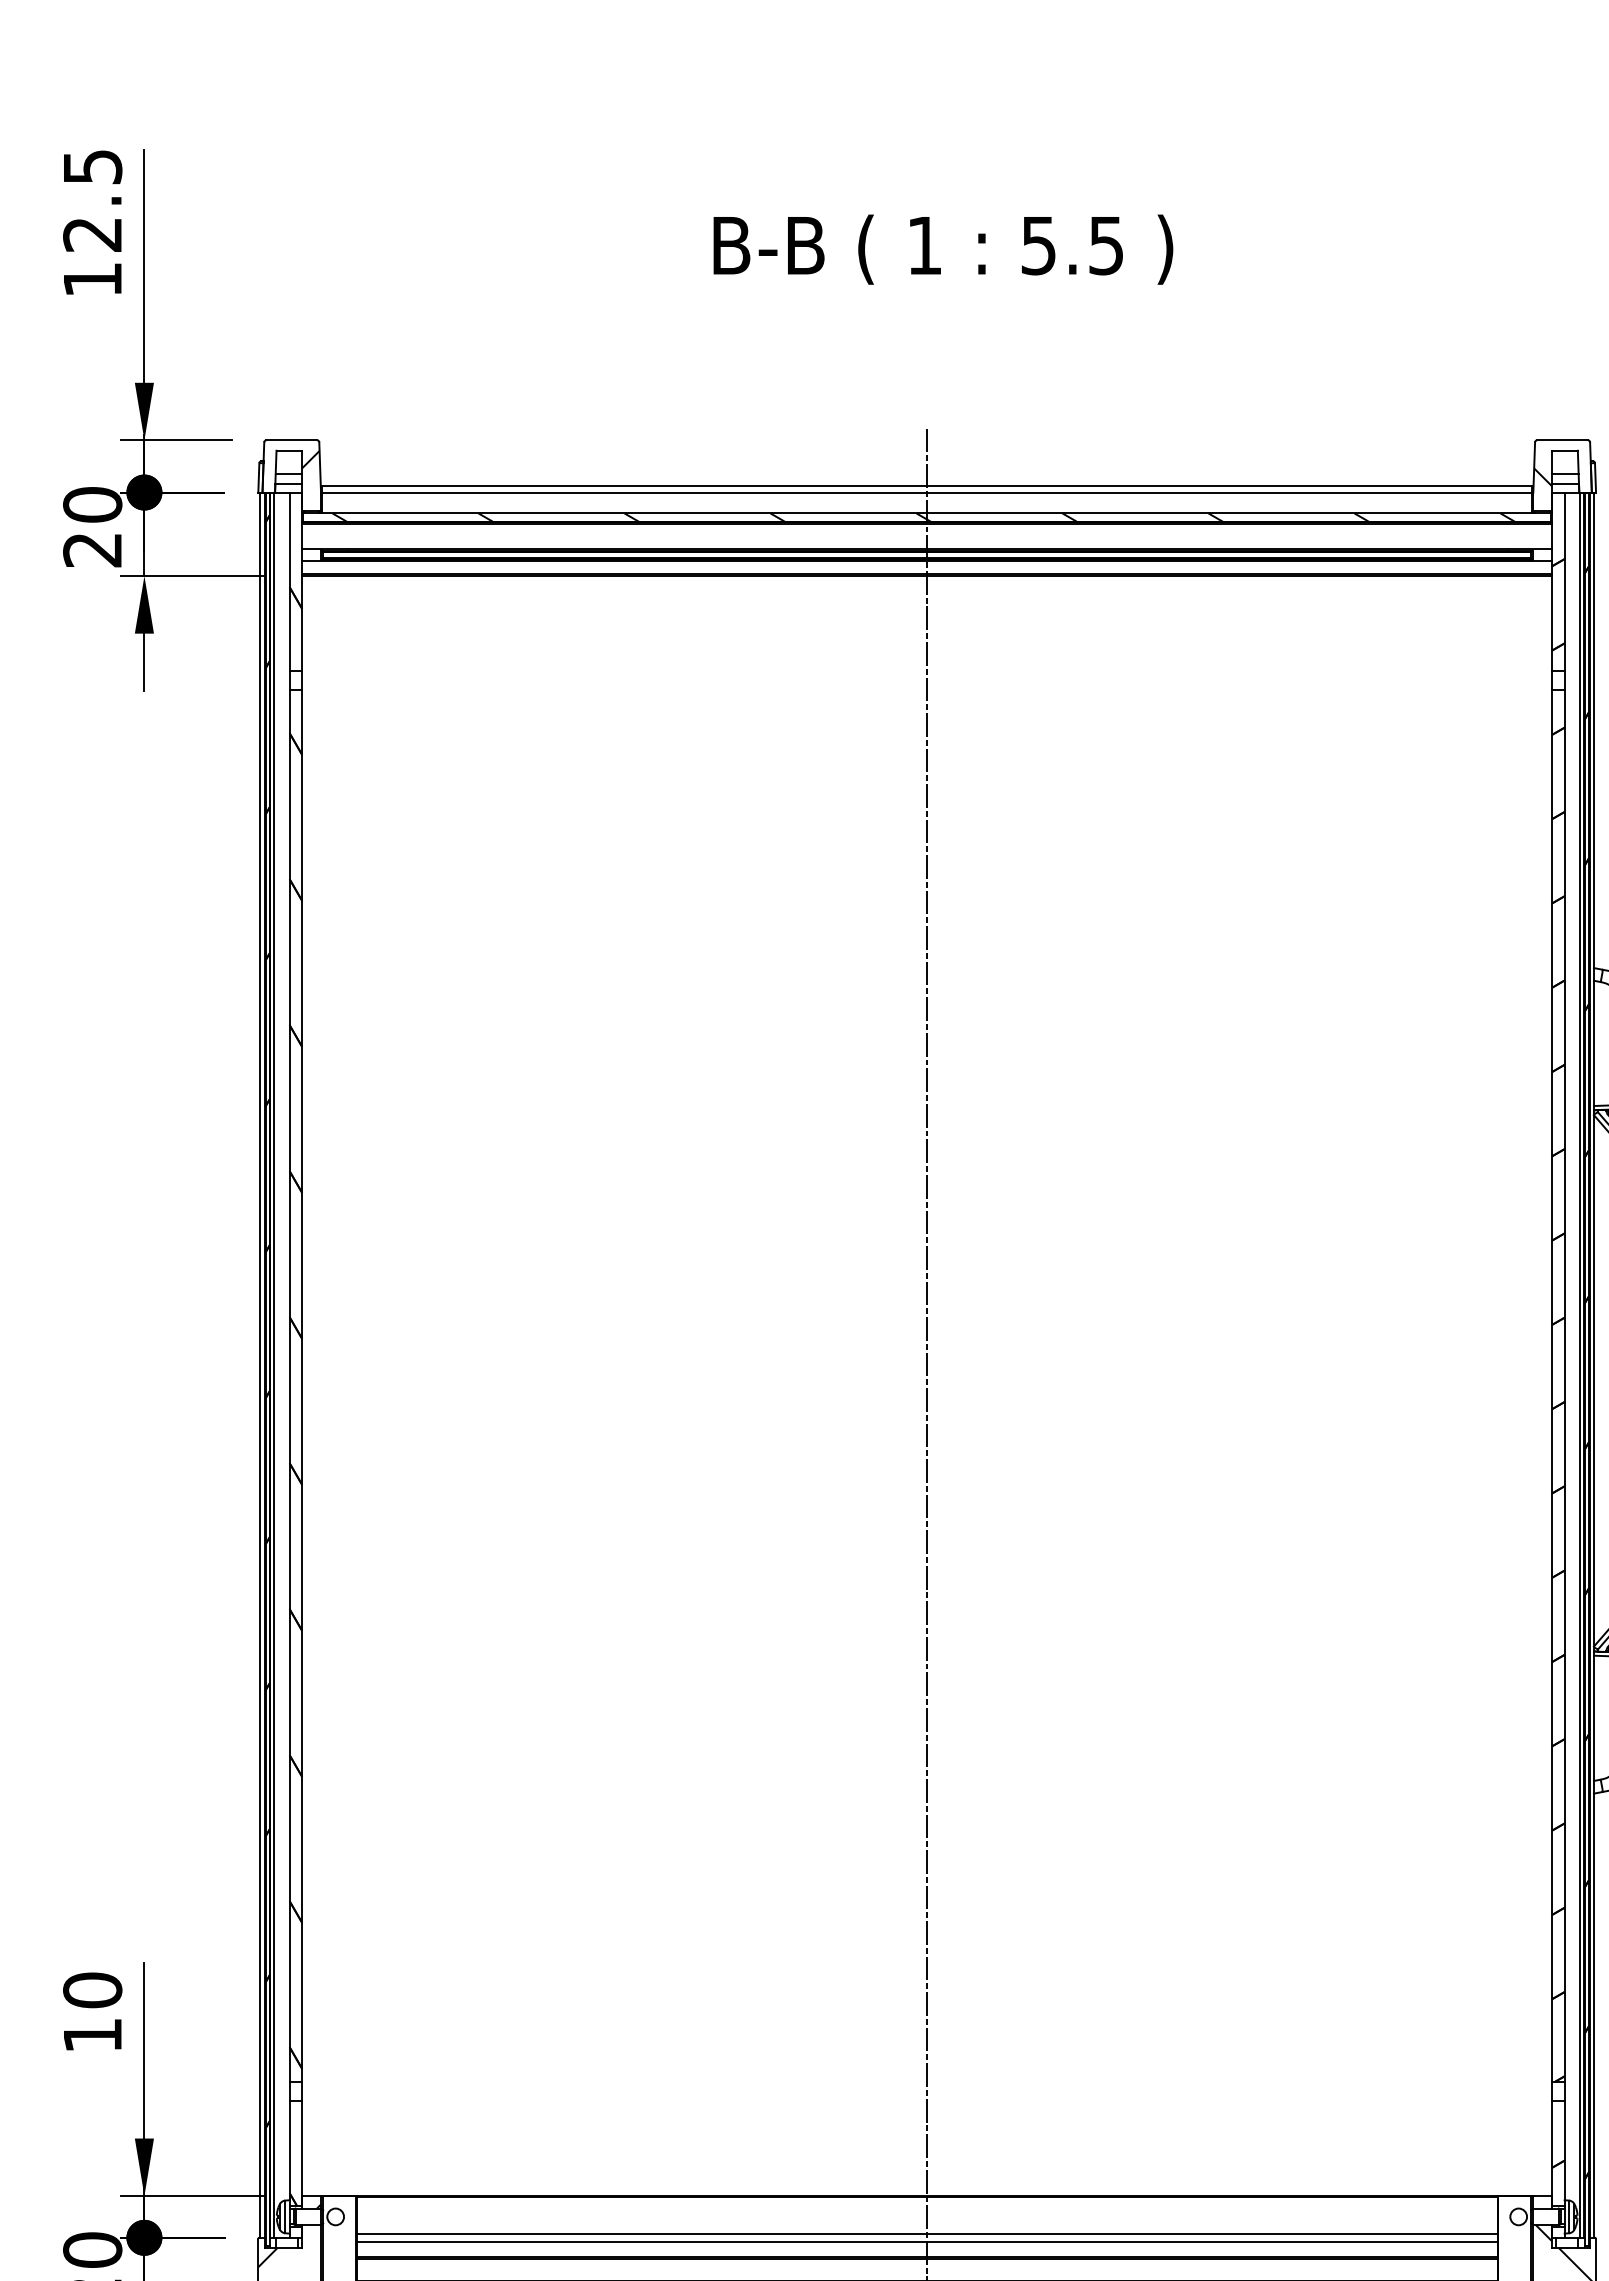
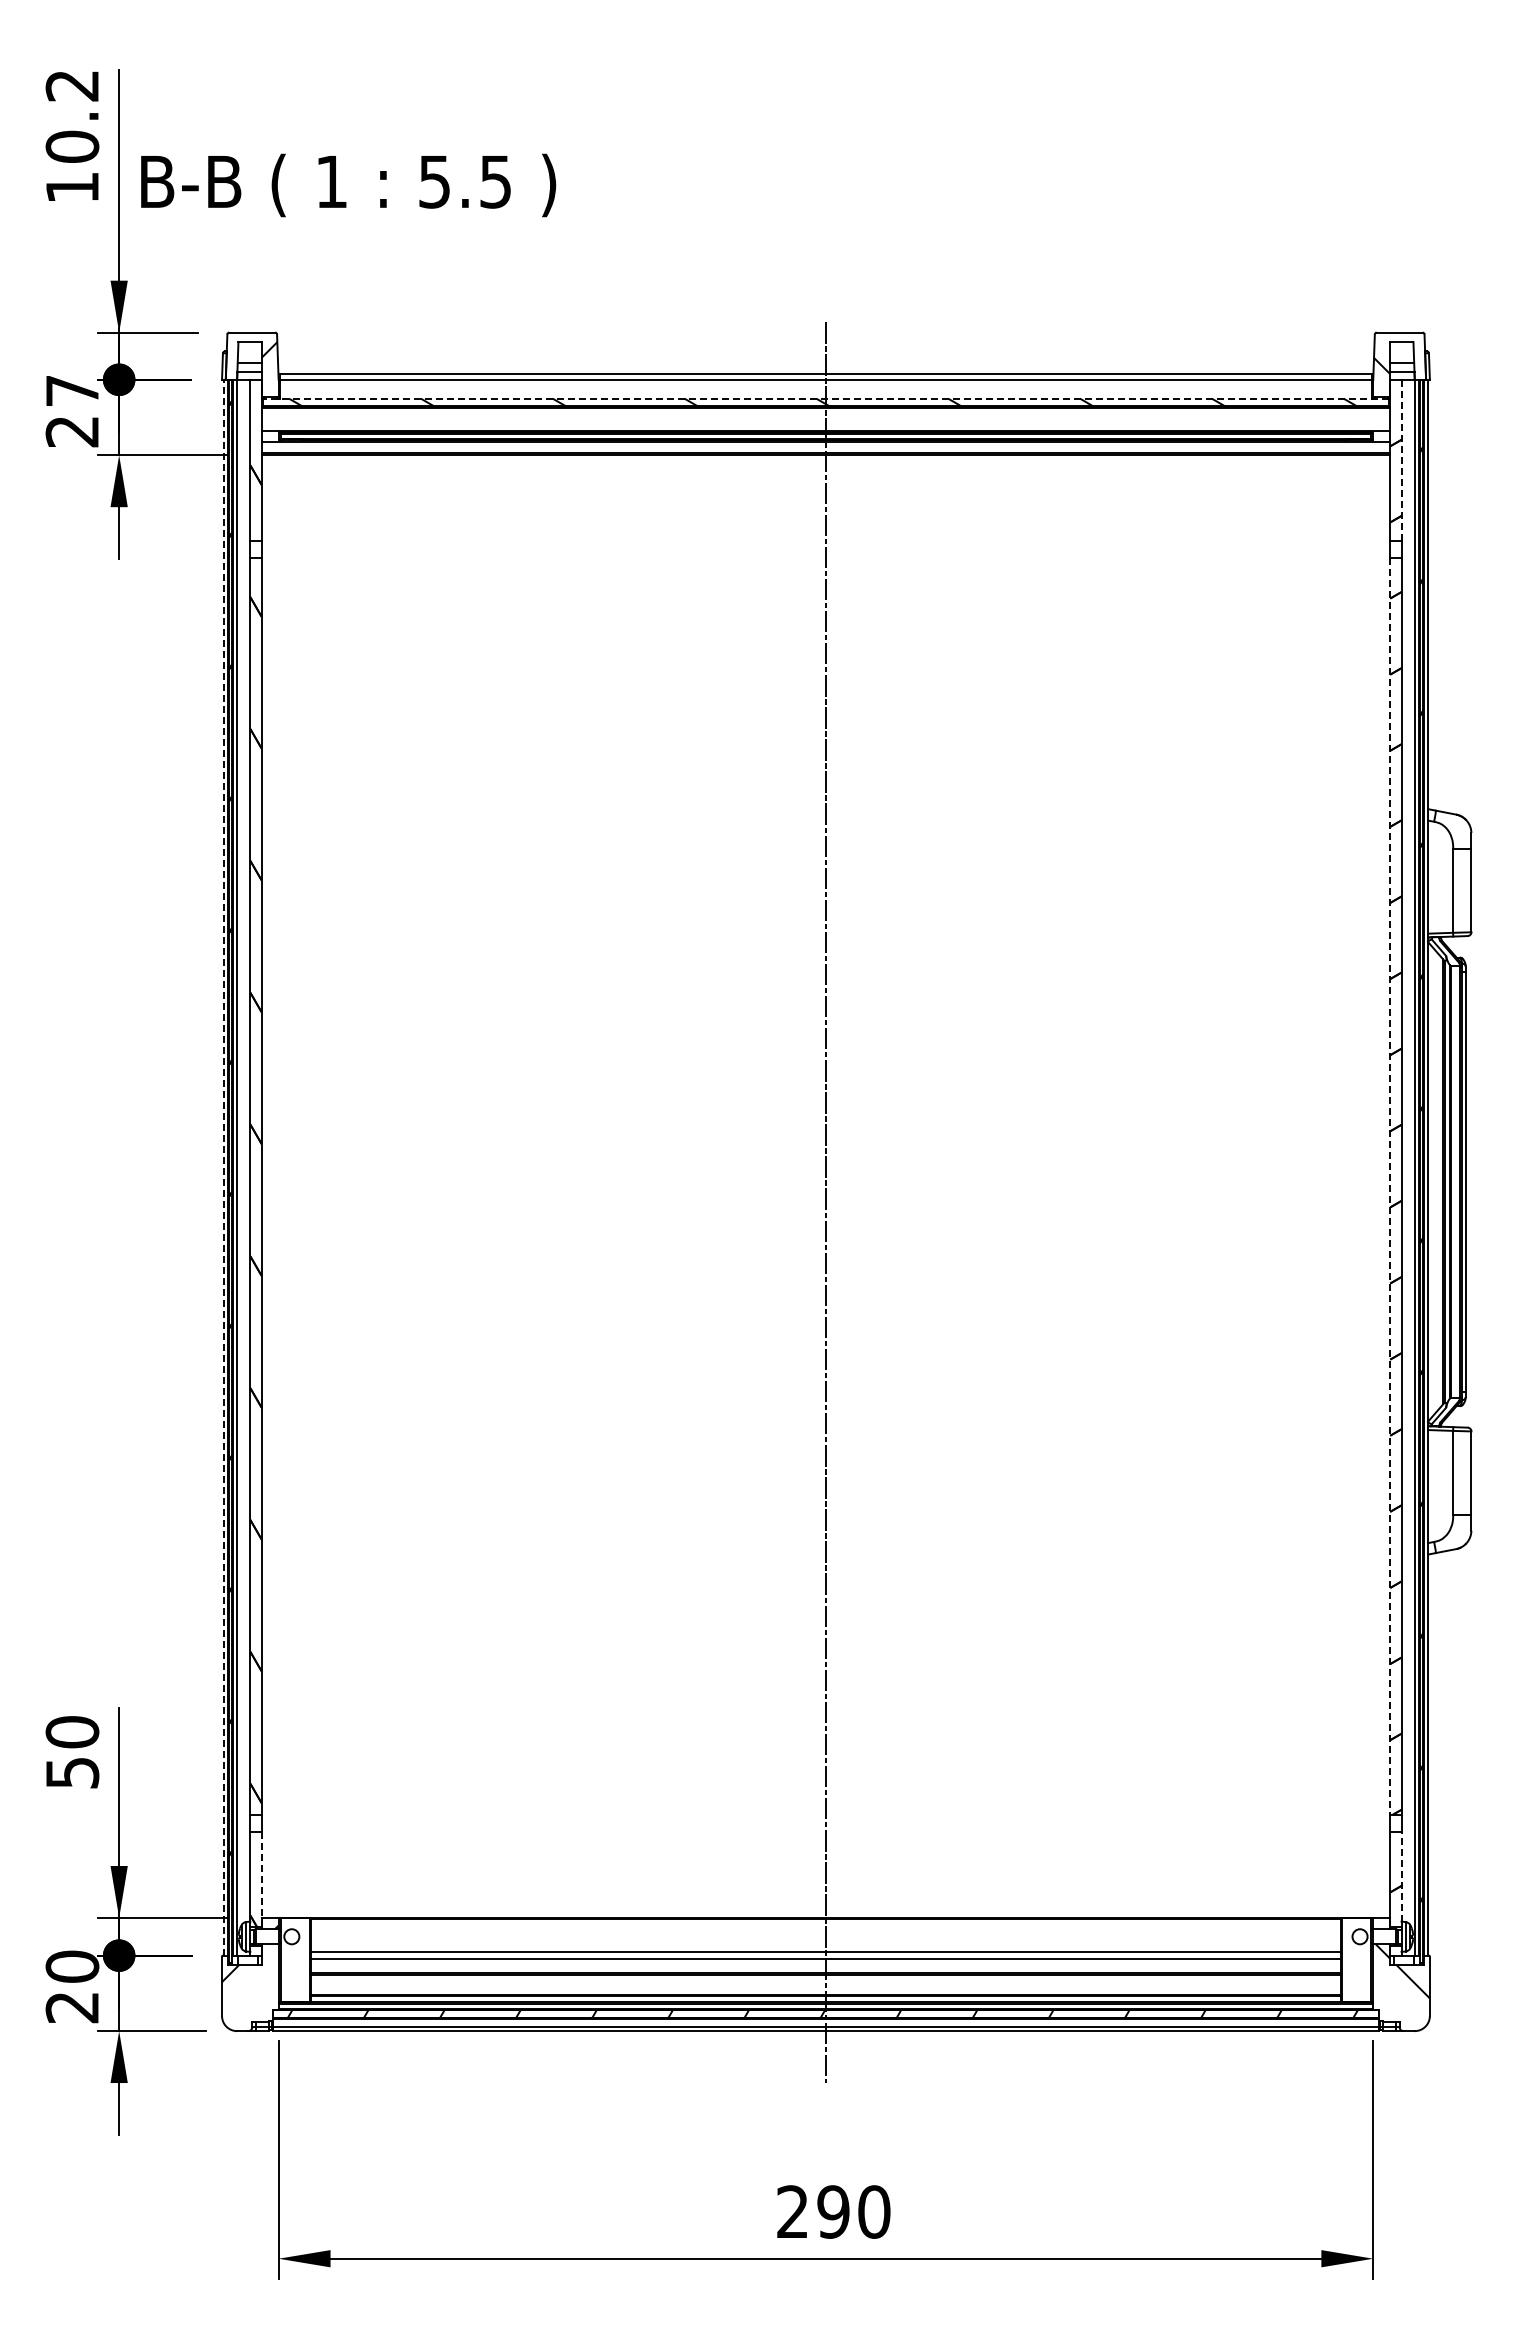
text: (92, 200) -> (72, 116), 12.5 -> 10.2
text: (943, 249) -> (348, 185), moved
text: (92, 504) -> (72, 390), 20 -> 27
line: (926, 513) -> (825, 398), solid -> dashed
line: (1564, 581) -> (1401, 460), solid -> dashed
line: (259, 1364) -> (223, 1167), solid -> dashed
line: (1552, 1387) -> (1390, 1187), solid -> dashed
text: (92, 2036) -> (72, 1773), 10 -> 50
line: (1564, 2150) -> (1401, 1876), solid -> dashed
line: (302, 2153) -> (261, 1879), solid -> dashed

